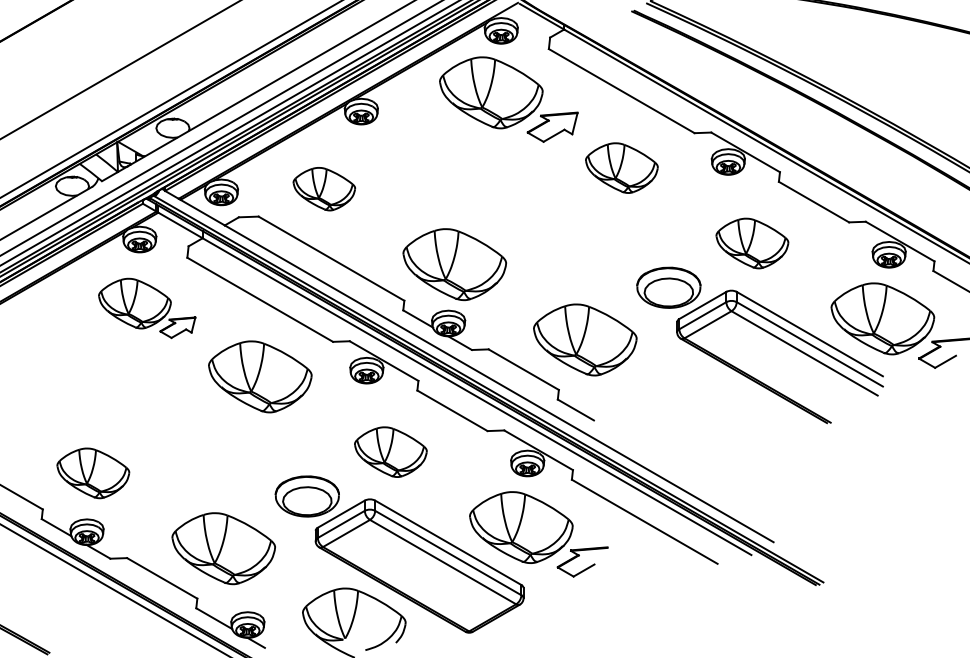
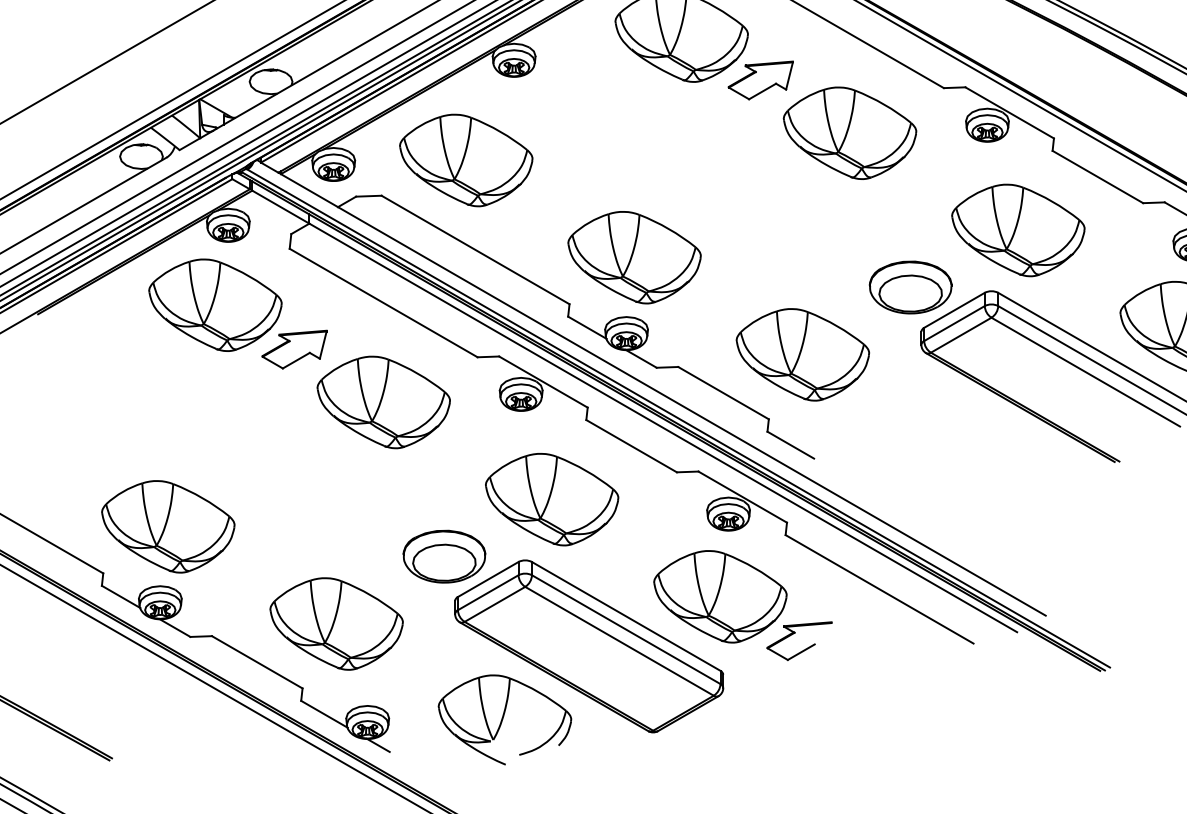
part: (621, 167) -> (849, 132), size x1.43
part: (324, 188) -> (466, 159), size x1.67
part: (752, 243) -> (1018, 230), size x1.43
part: (146, 308) -> (236, 314), size x1.43
part: (390, 451) -> (551, 498), size x1.43
part: (93, 473) -> (168, 527), size x1.43

